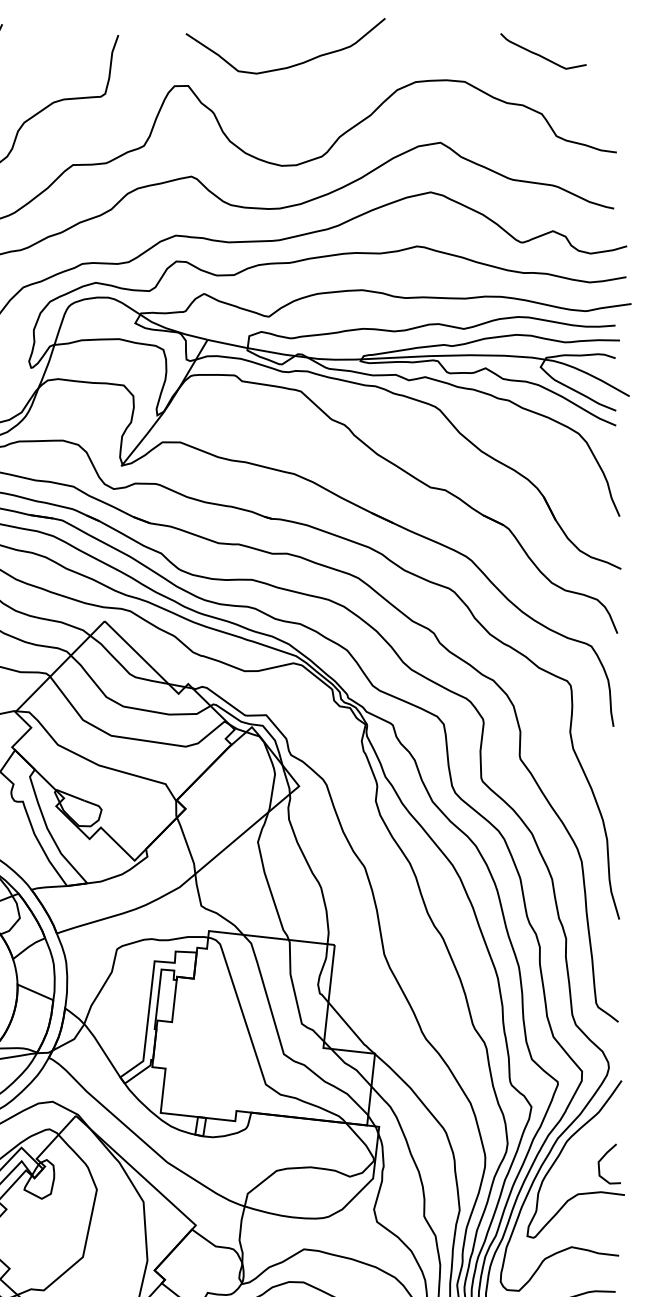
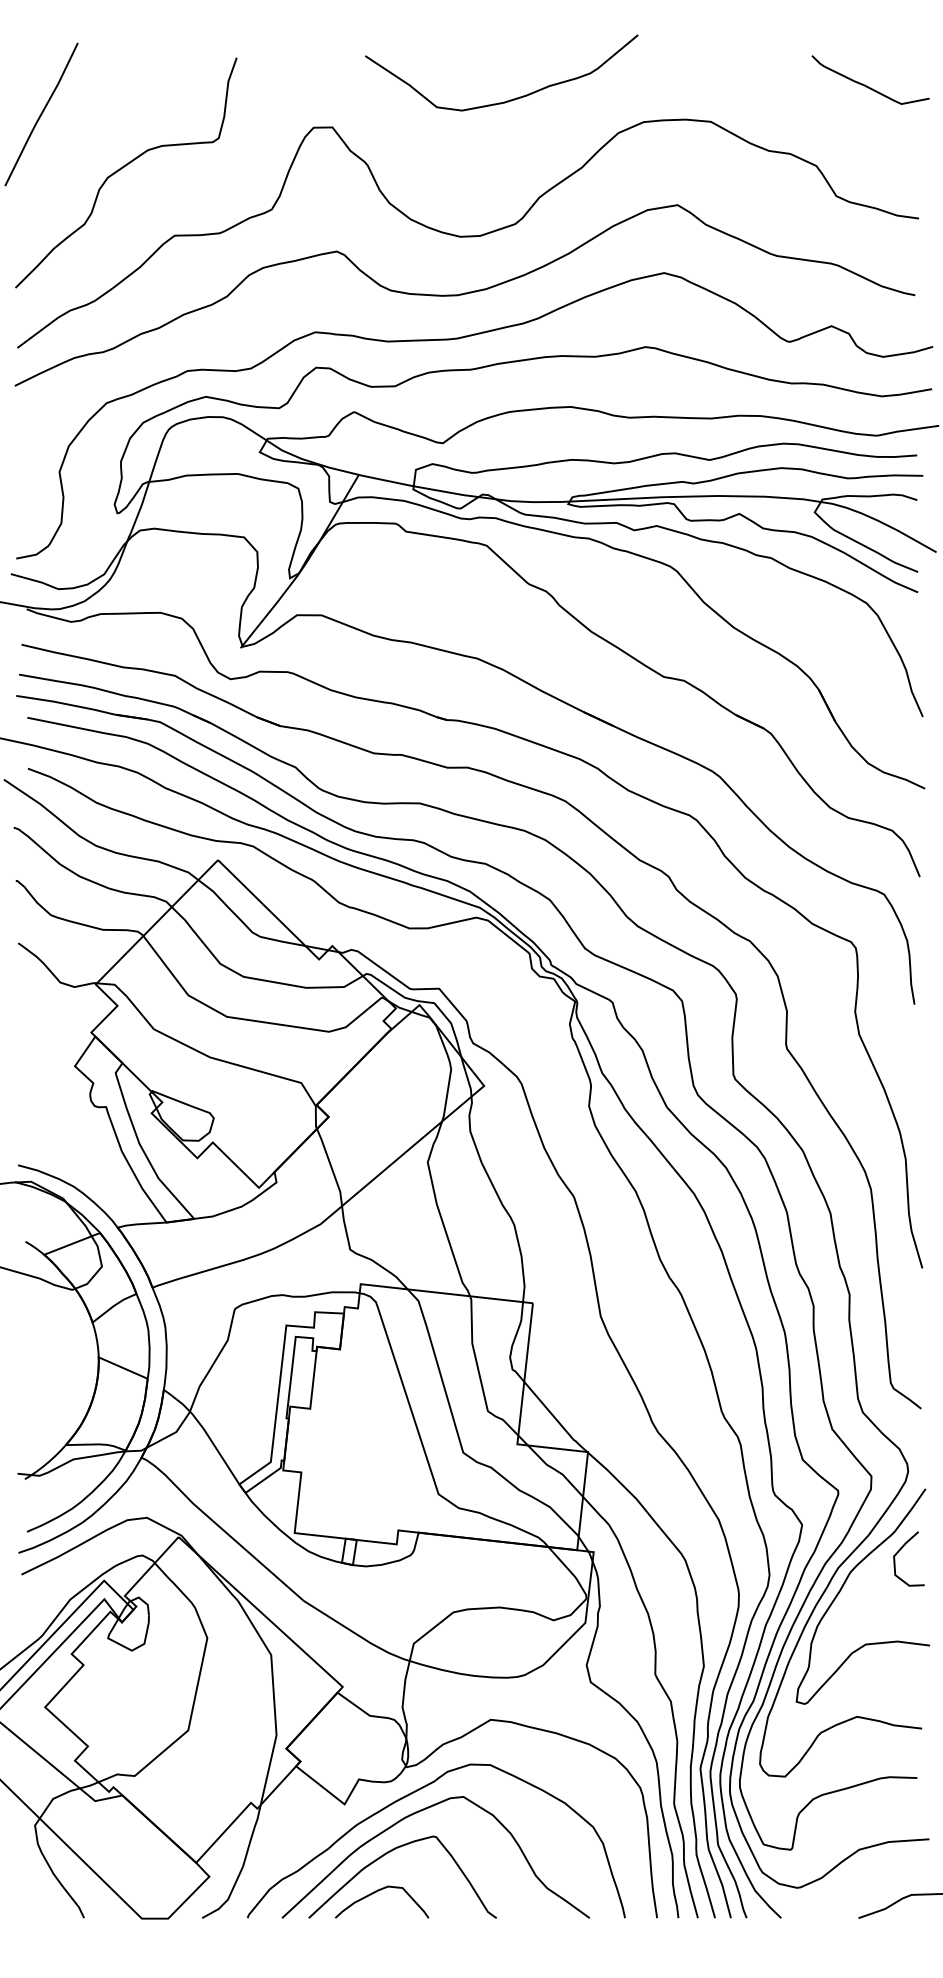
curve: (539, 54) -> (865, 84), moved
curve: (292, 65) -> (510, 99), moved
curve: (603, 1157) -> (900, 1550), moved

